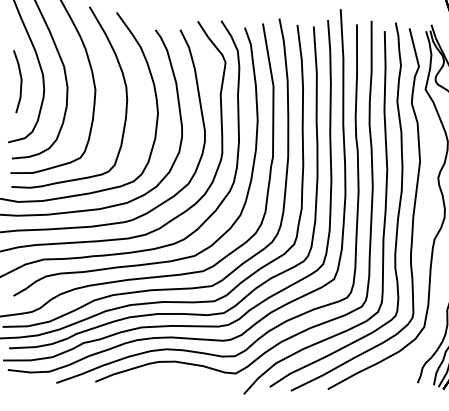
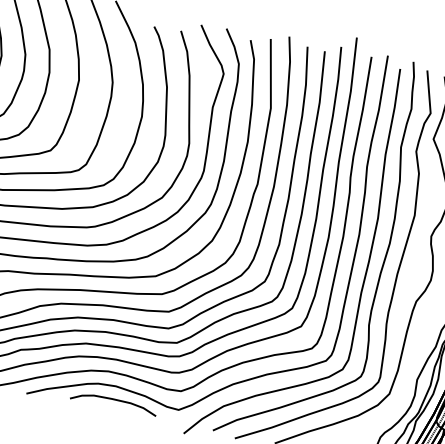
curve: (175, 374) -> (113, 400), added

